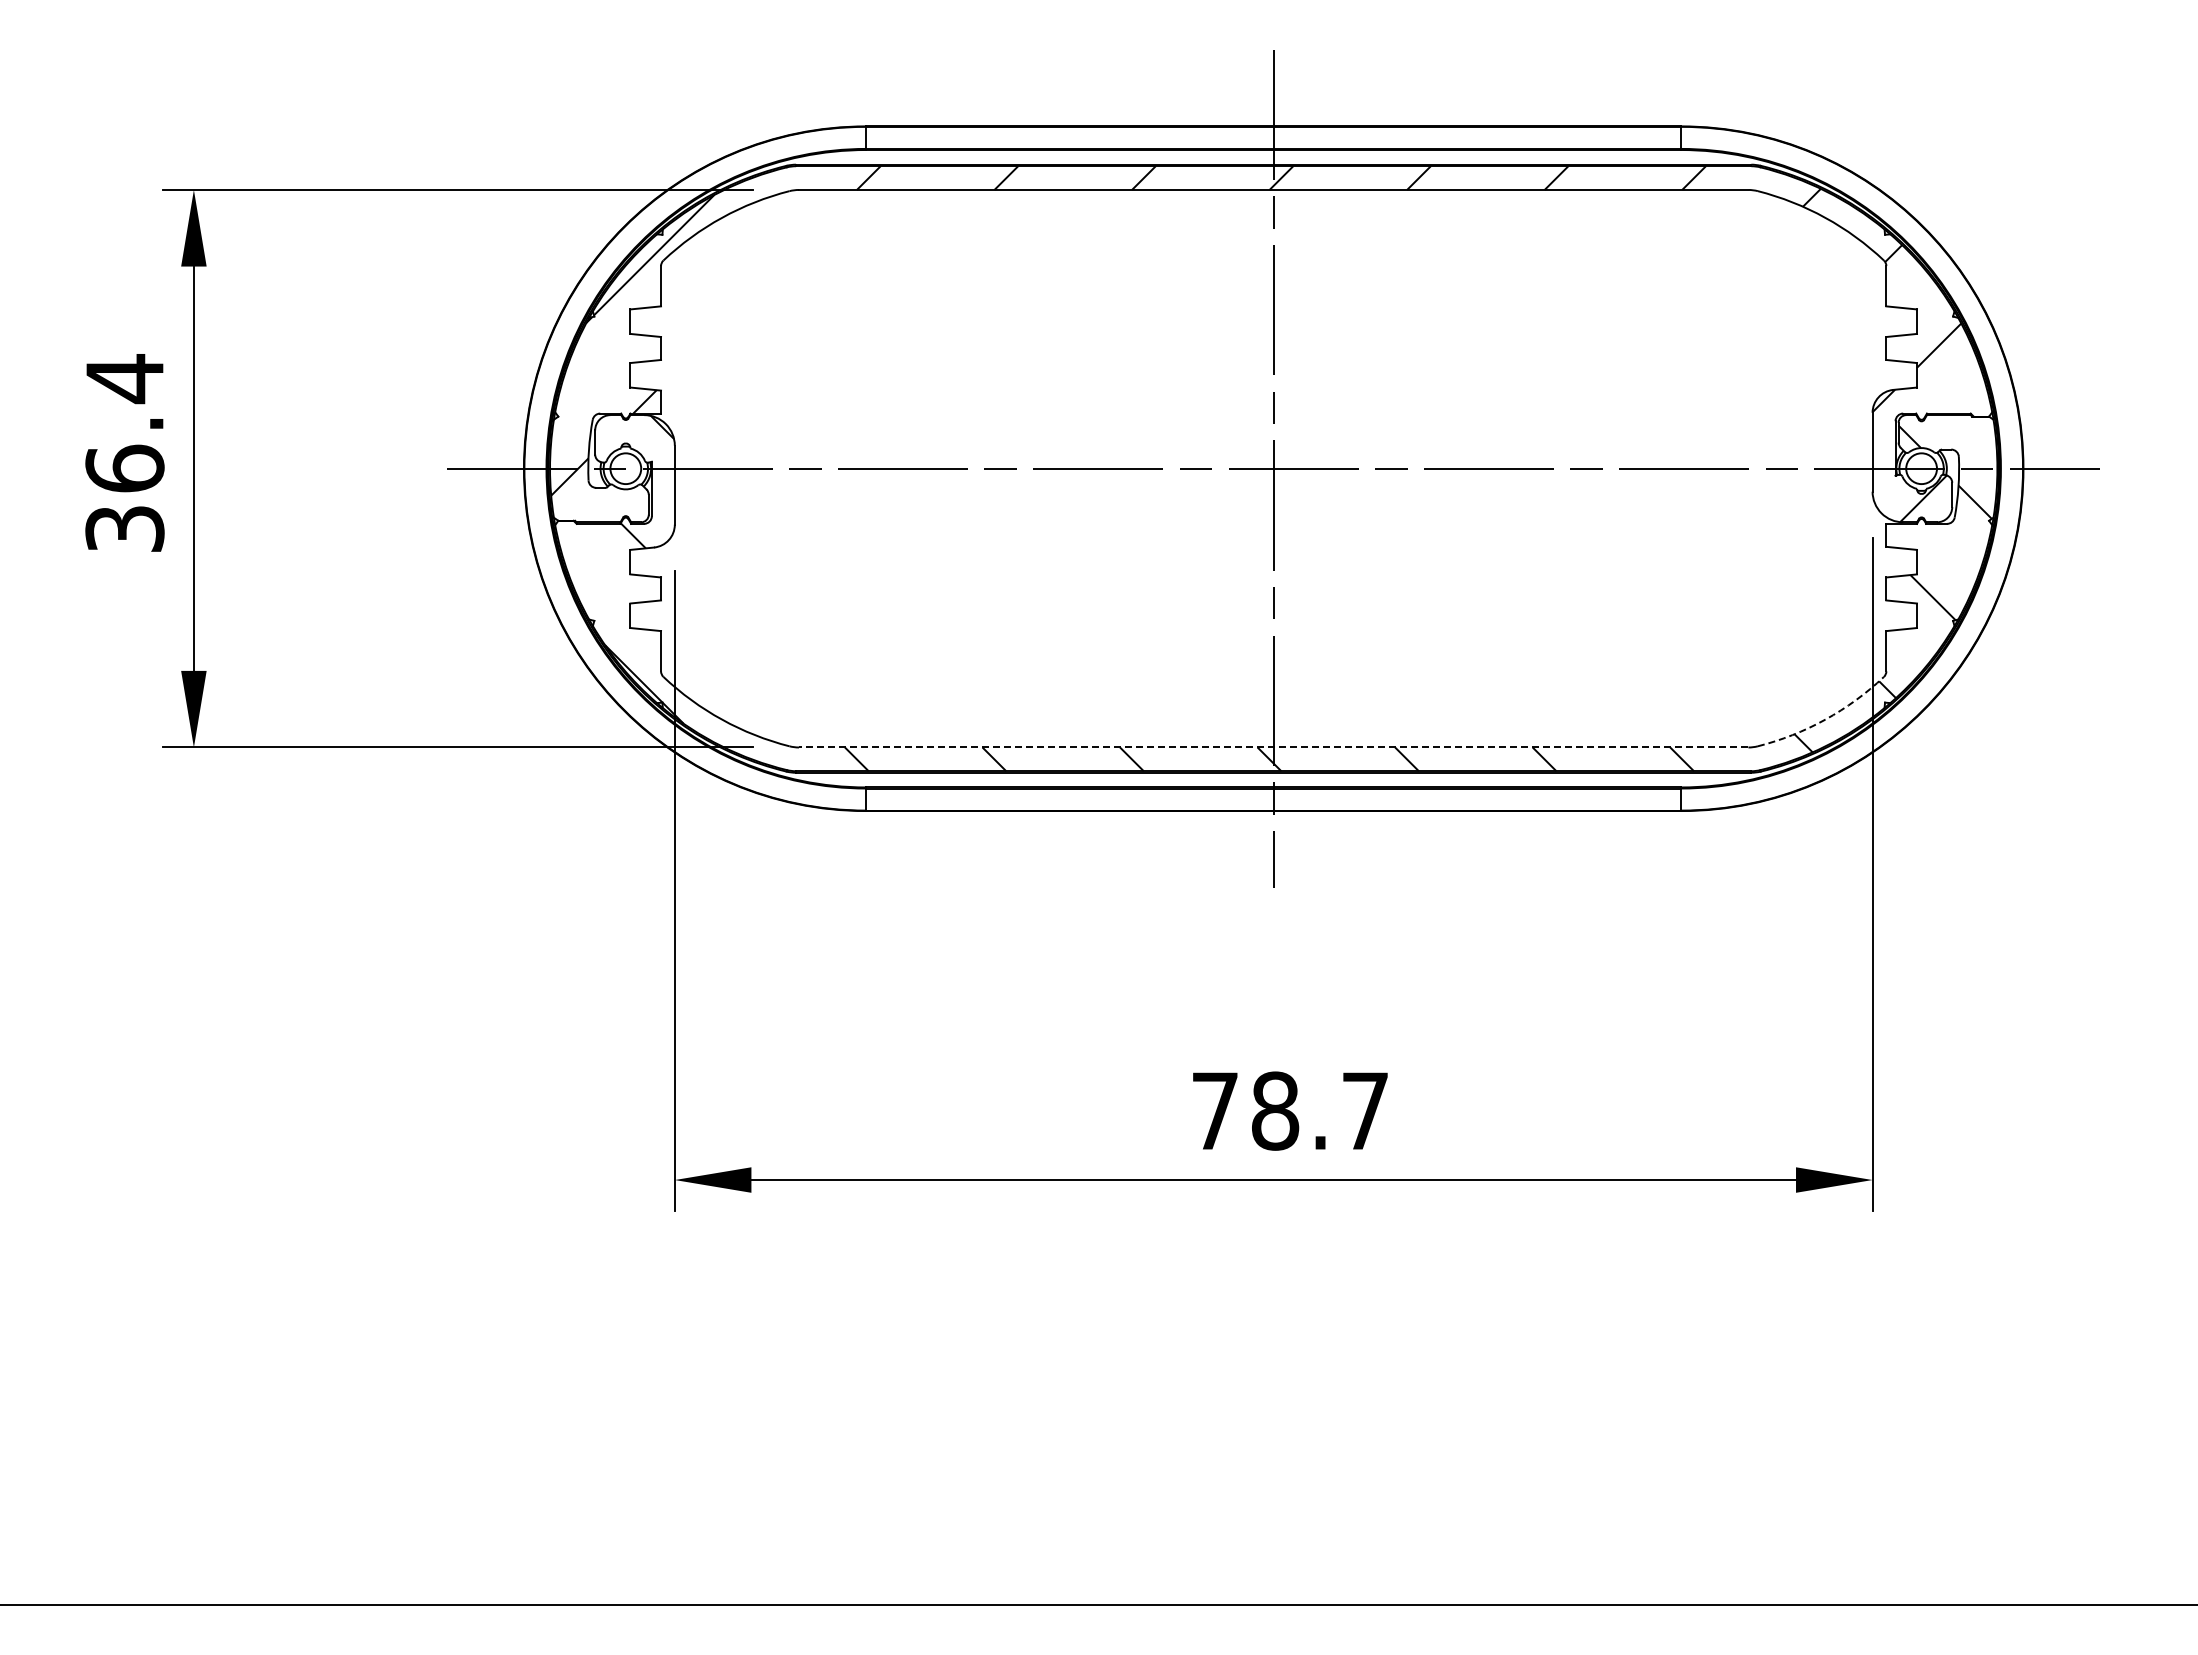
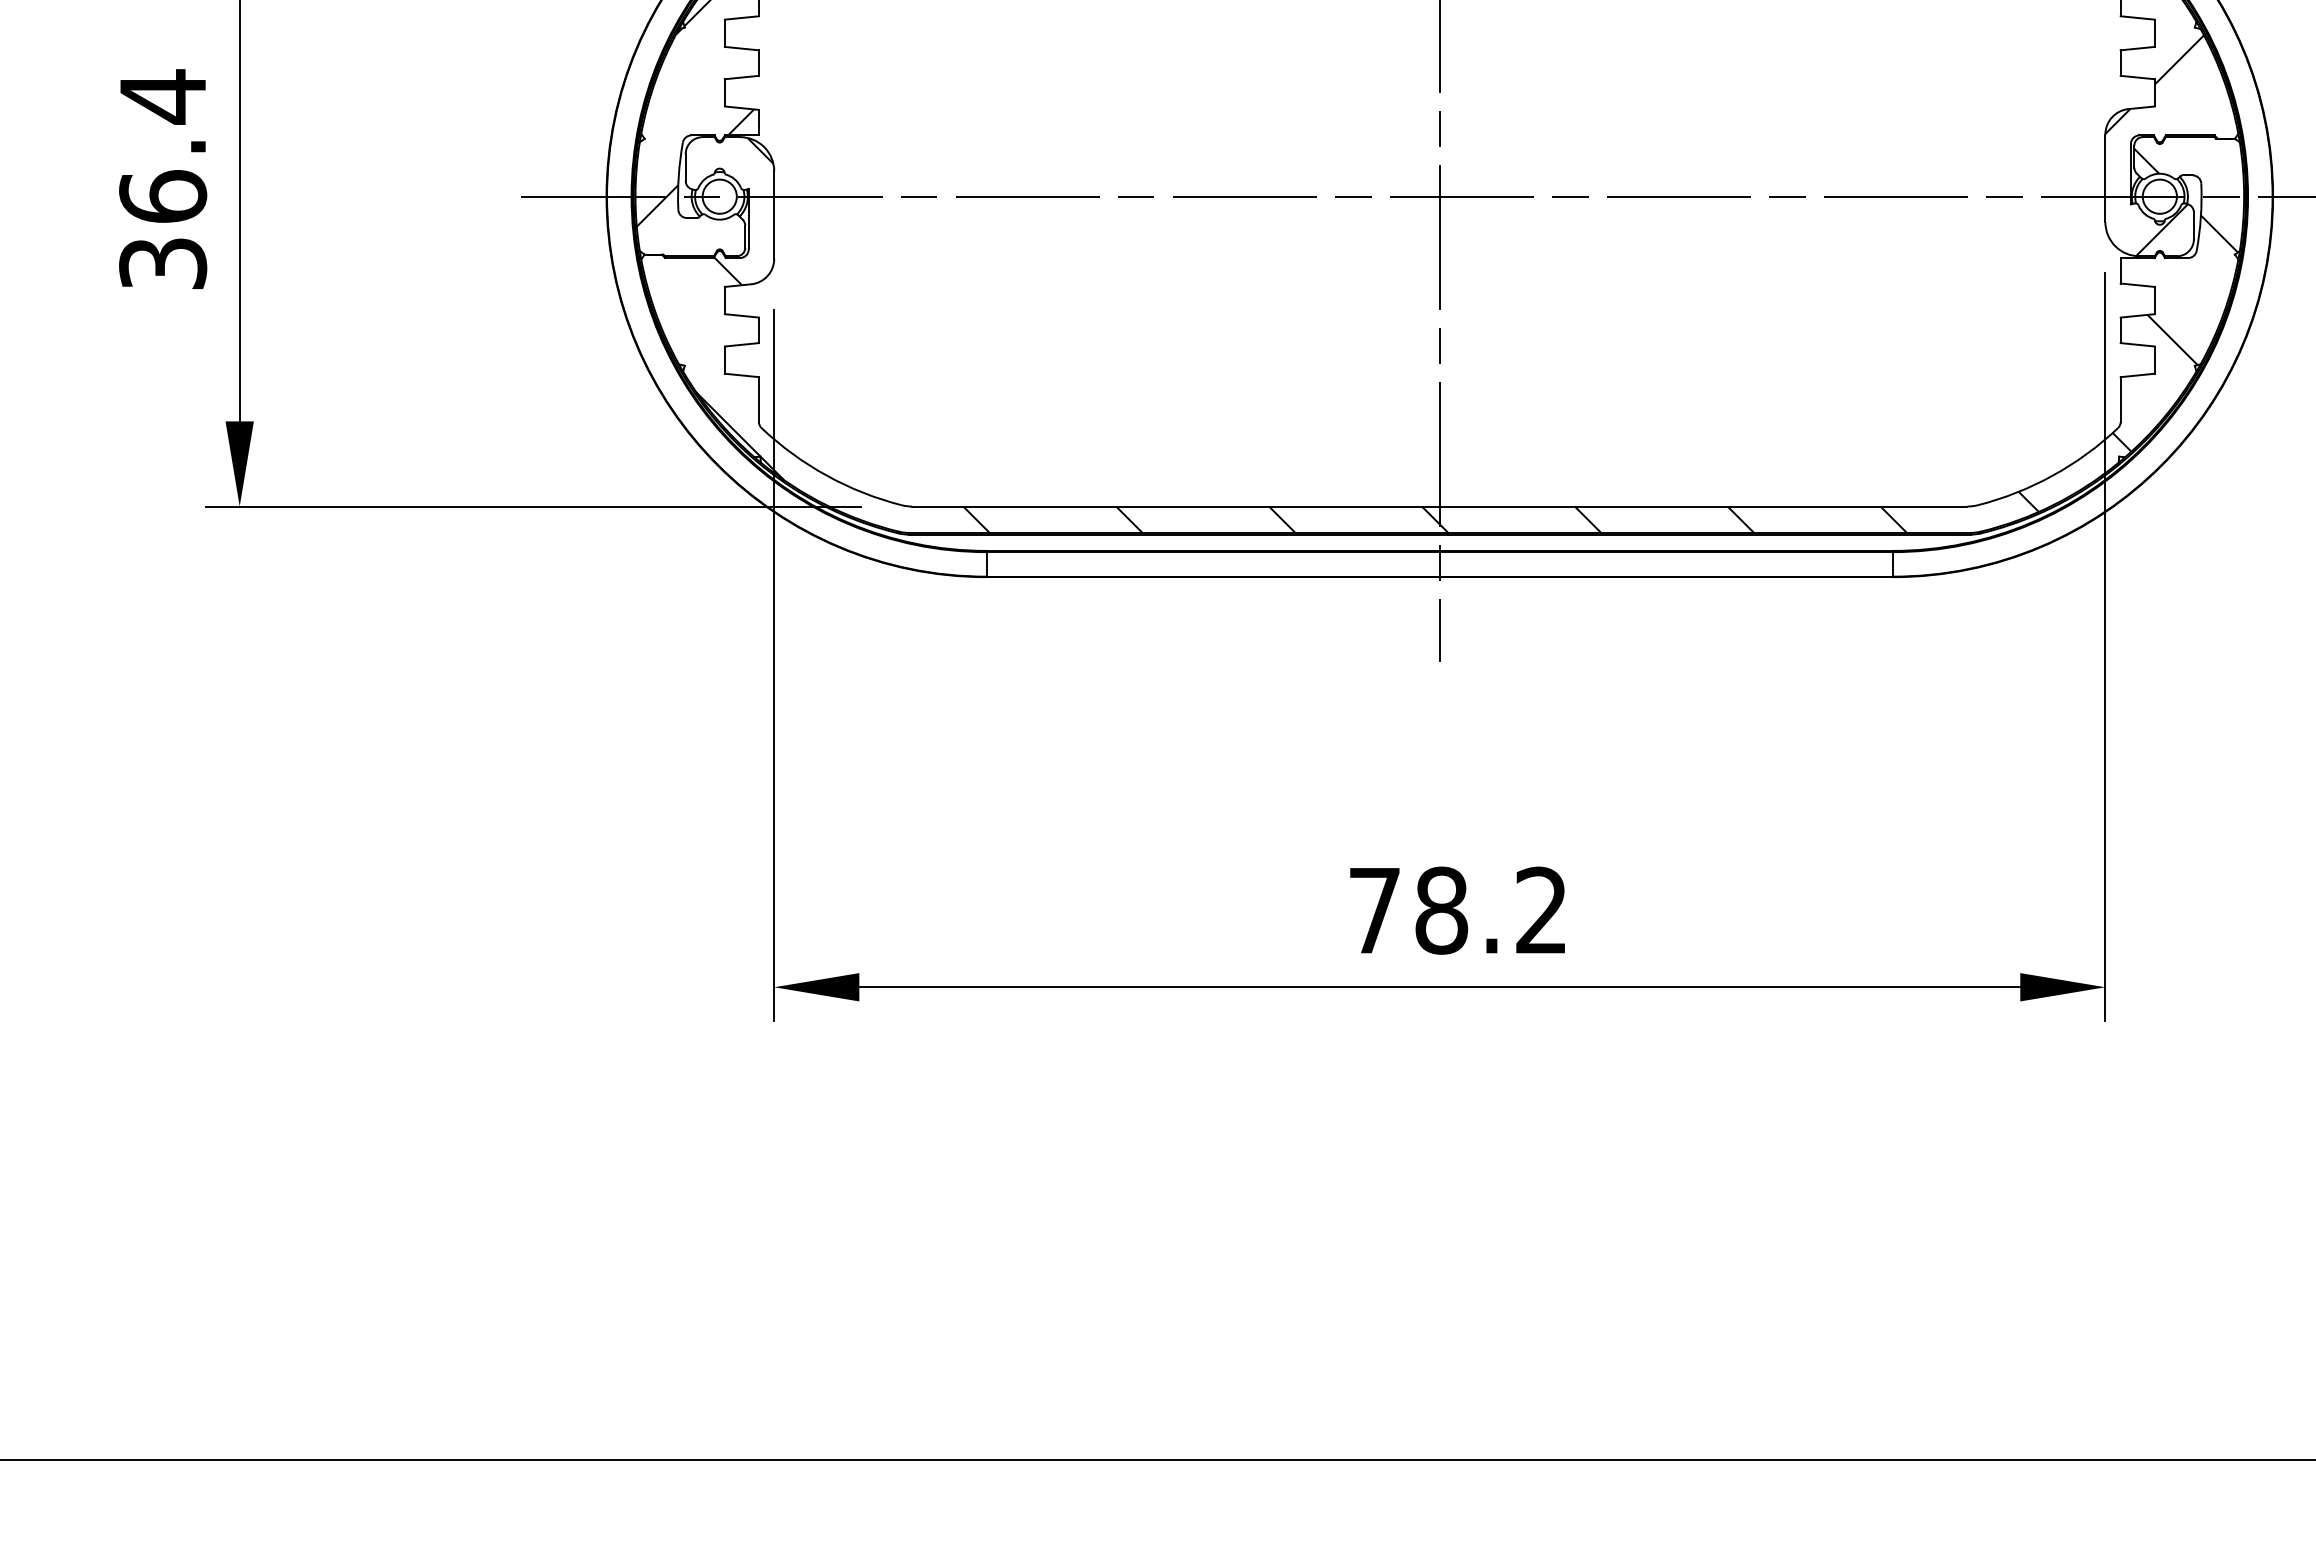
arc: (1825, 719) -> (2053, 475), dashed -> solid
line: (1273, 747) -> (1439, 506), dashed -> solid
text: (1364, 1110) -> (1540, 909), 78.7 -> 78.2

